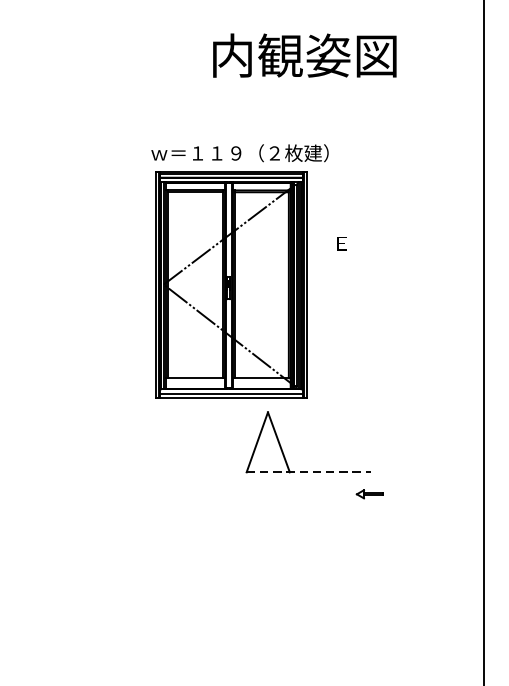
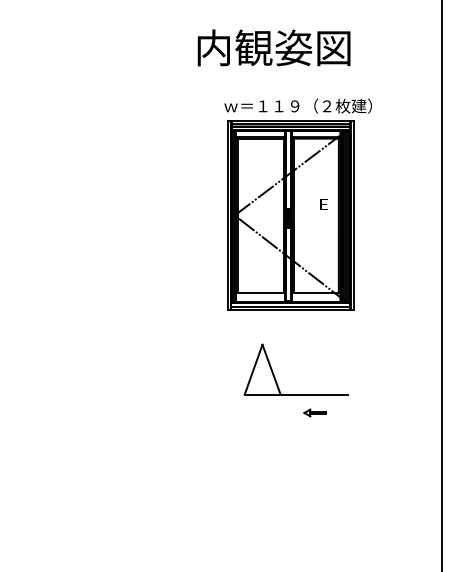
text: (304, 55) -> (273, 47), moved
part: (239, 271) -> (297, 204), moved
line: (308, 472) -> (296, 394), dashed -> solid
part: (368, 493) -> (314, 412), moved

